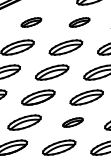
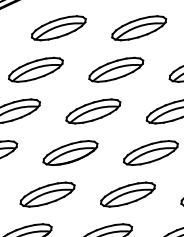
part: (31, 22) -> (59, 28), size x1.67
part: (79, 22) -> (138, 28), size x1.67
part: (72, 122) -> (127, 194), size x1.67

